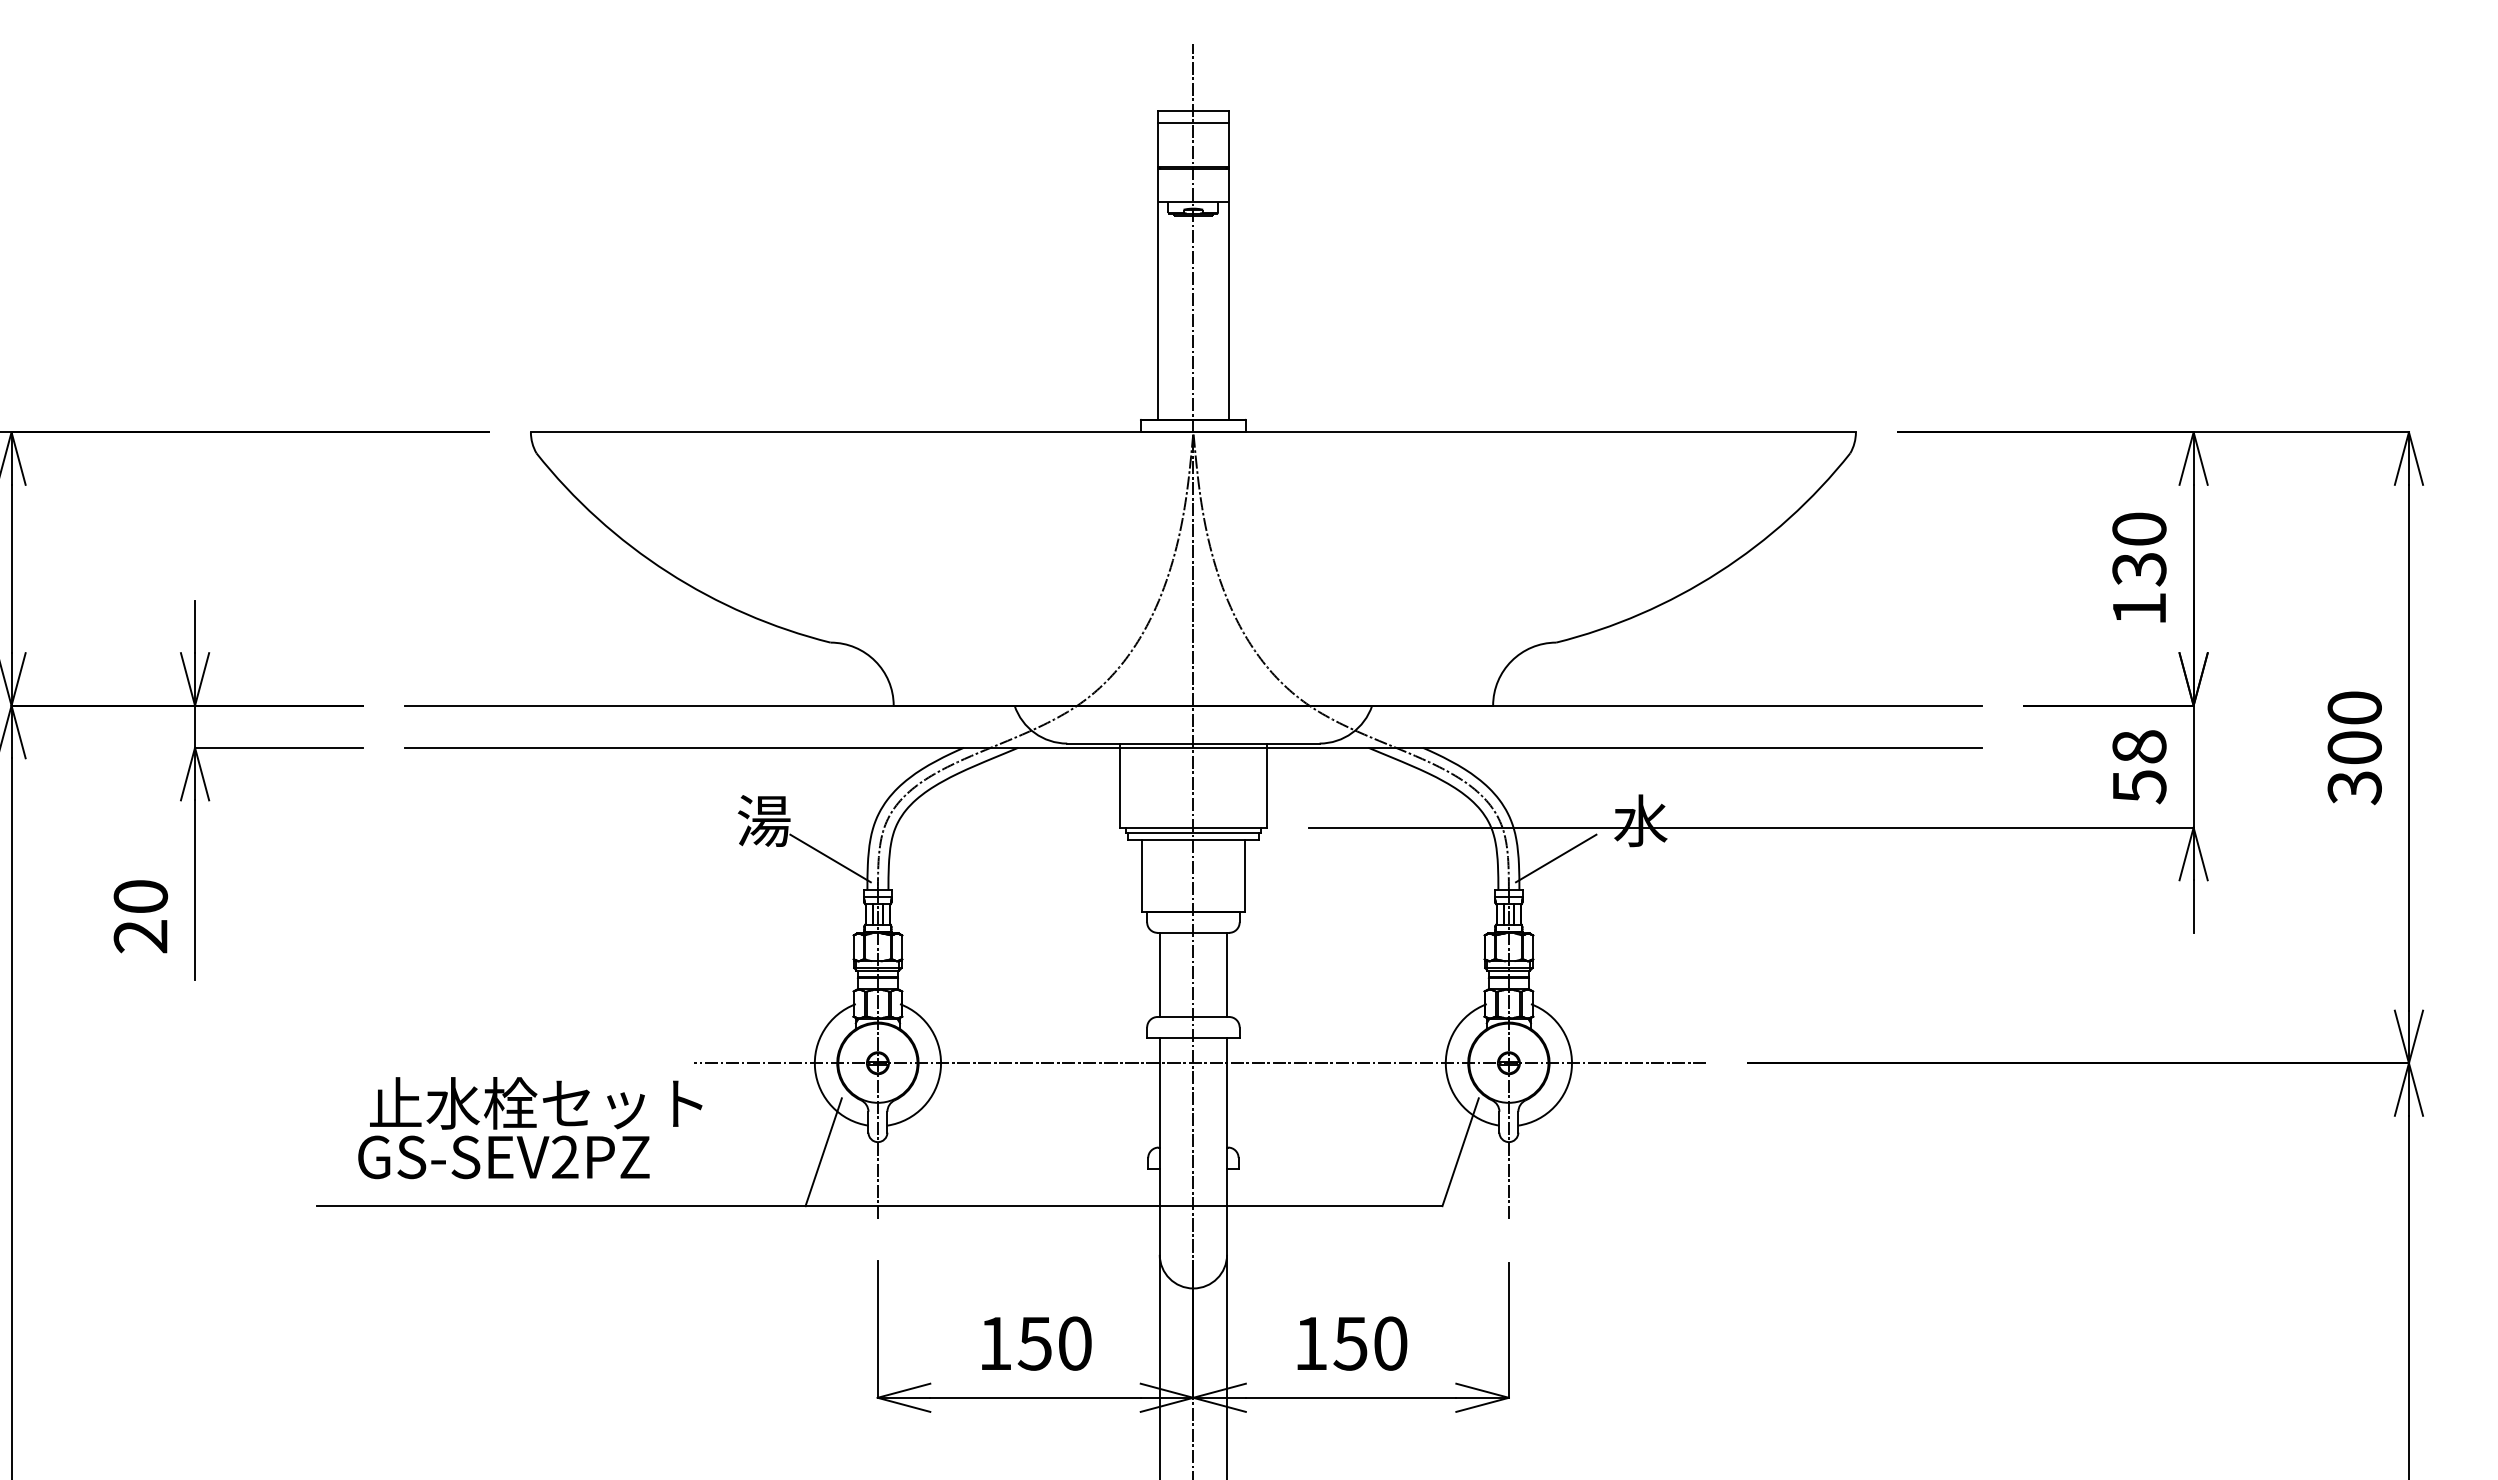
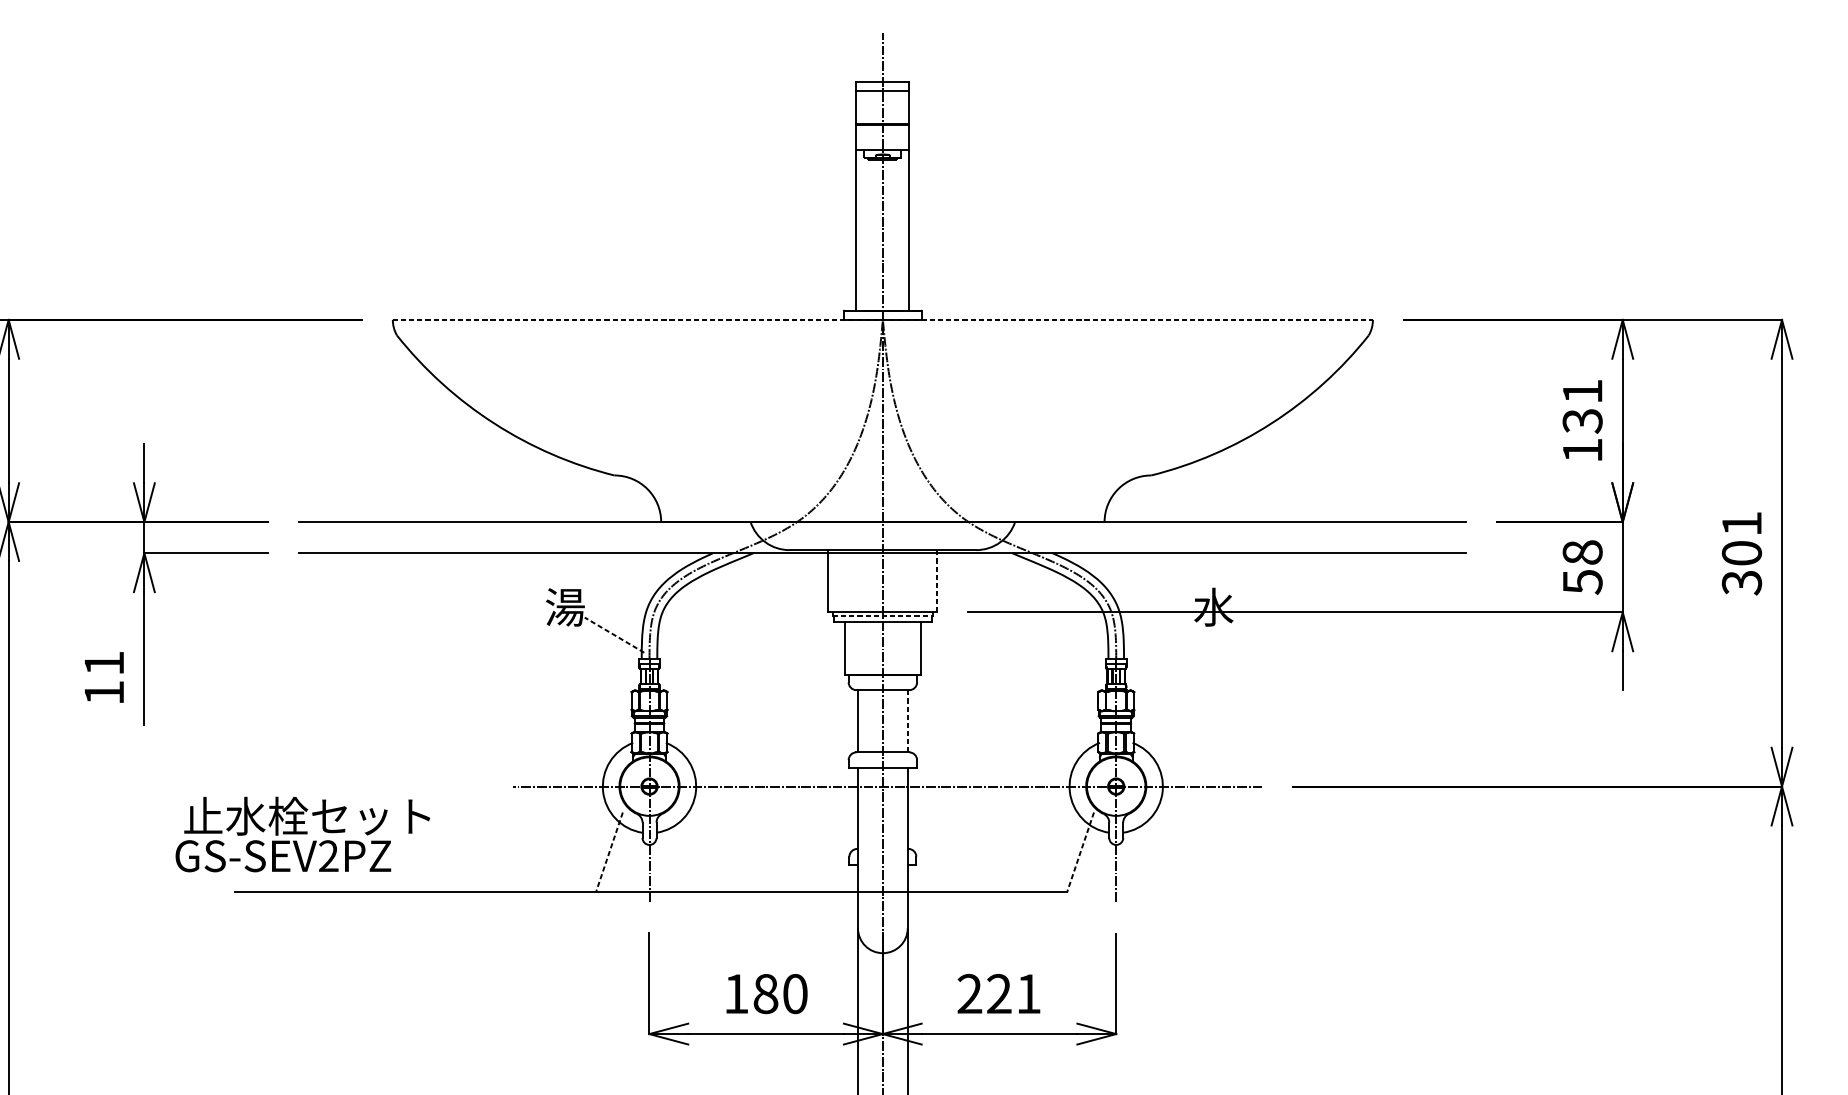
line: (1193, 432) -> (882, 320), solid -> dashed
text: (2139, 528) -> (1582, 391), 130 -> 131
text: (2354, 707) -> (1741, 523), 300 -> 301
line: (1267, 785) -> (937, 581), solid -> dashed
line: (1193, 832) -> (882, 615), solid -> dashed
line: (830, 858) -> (614, 635), solid -> dashed
line: (1555, 858) -> (1150, 635), removed
text: (140, 916) -> (104, 678), 20 -> 11
line: (1227, 974) -> (908, 720), solid -> dashed
text: (530, 1128) -> (303, 834), moved
line: (823, 1152) -> (609, 852), solid -> dashed
line: (1460, 1152) -> (1080, 852), solid -> dashed
text: (1034, 1343) -> (765, 993), 150 -> 180
text: (1350, 1343) -> (999, 993), 150 -> 221

